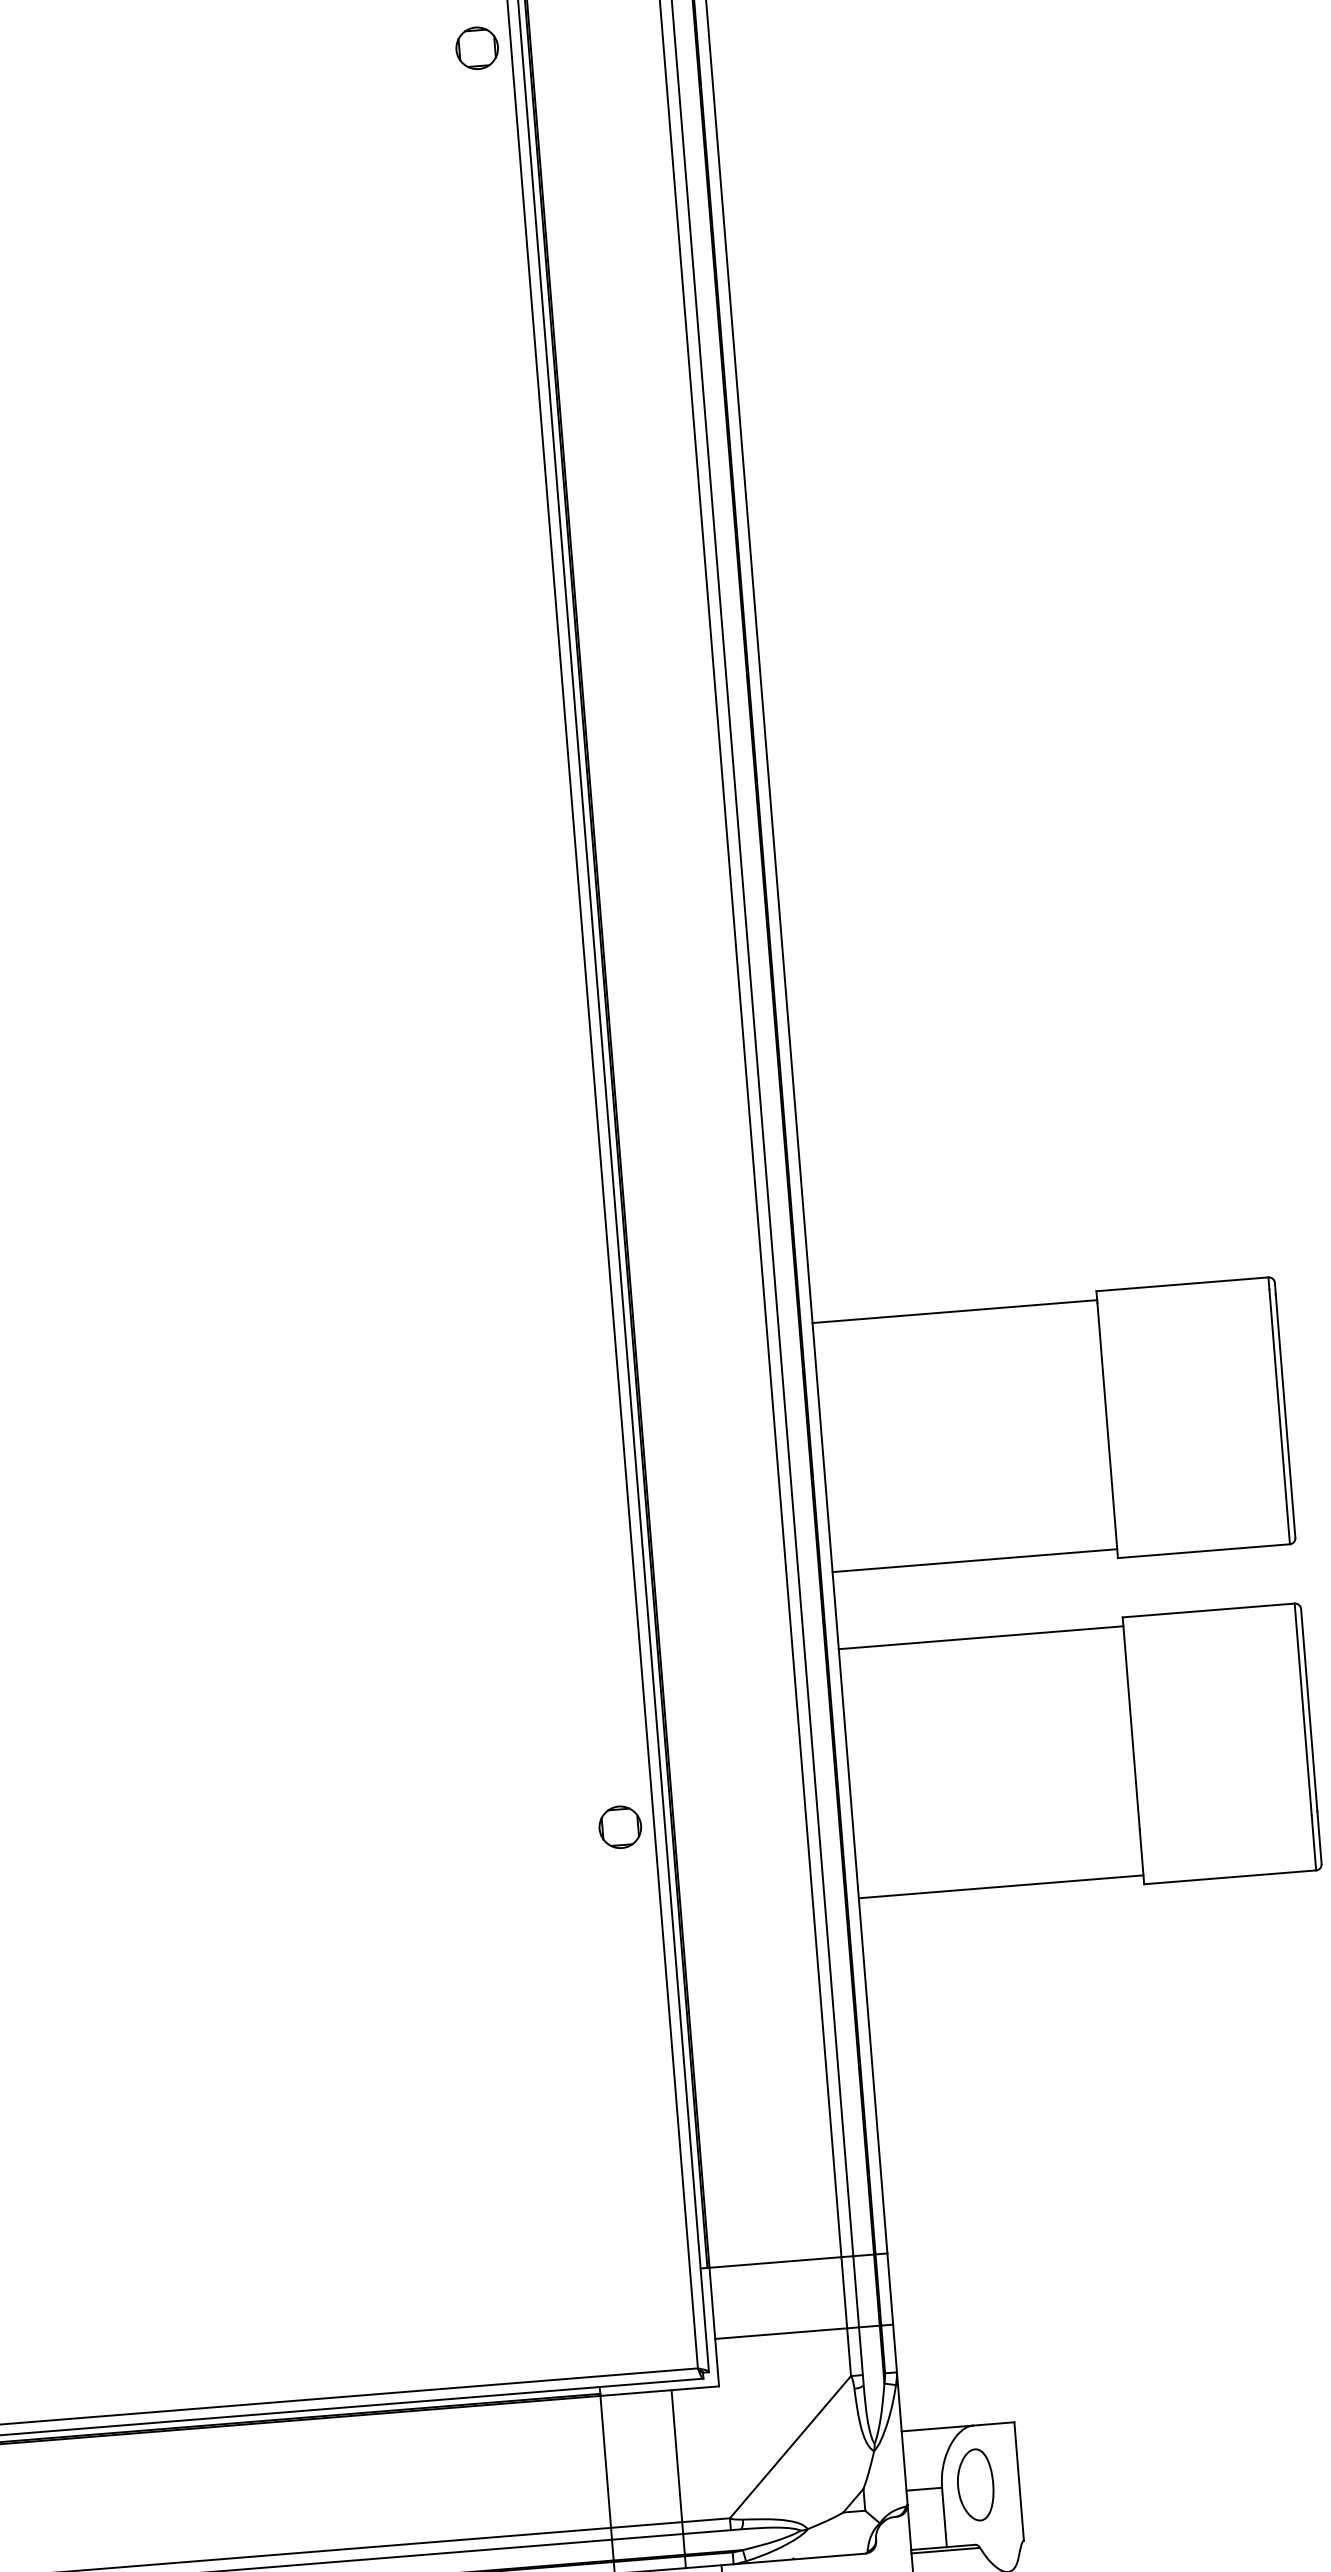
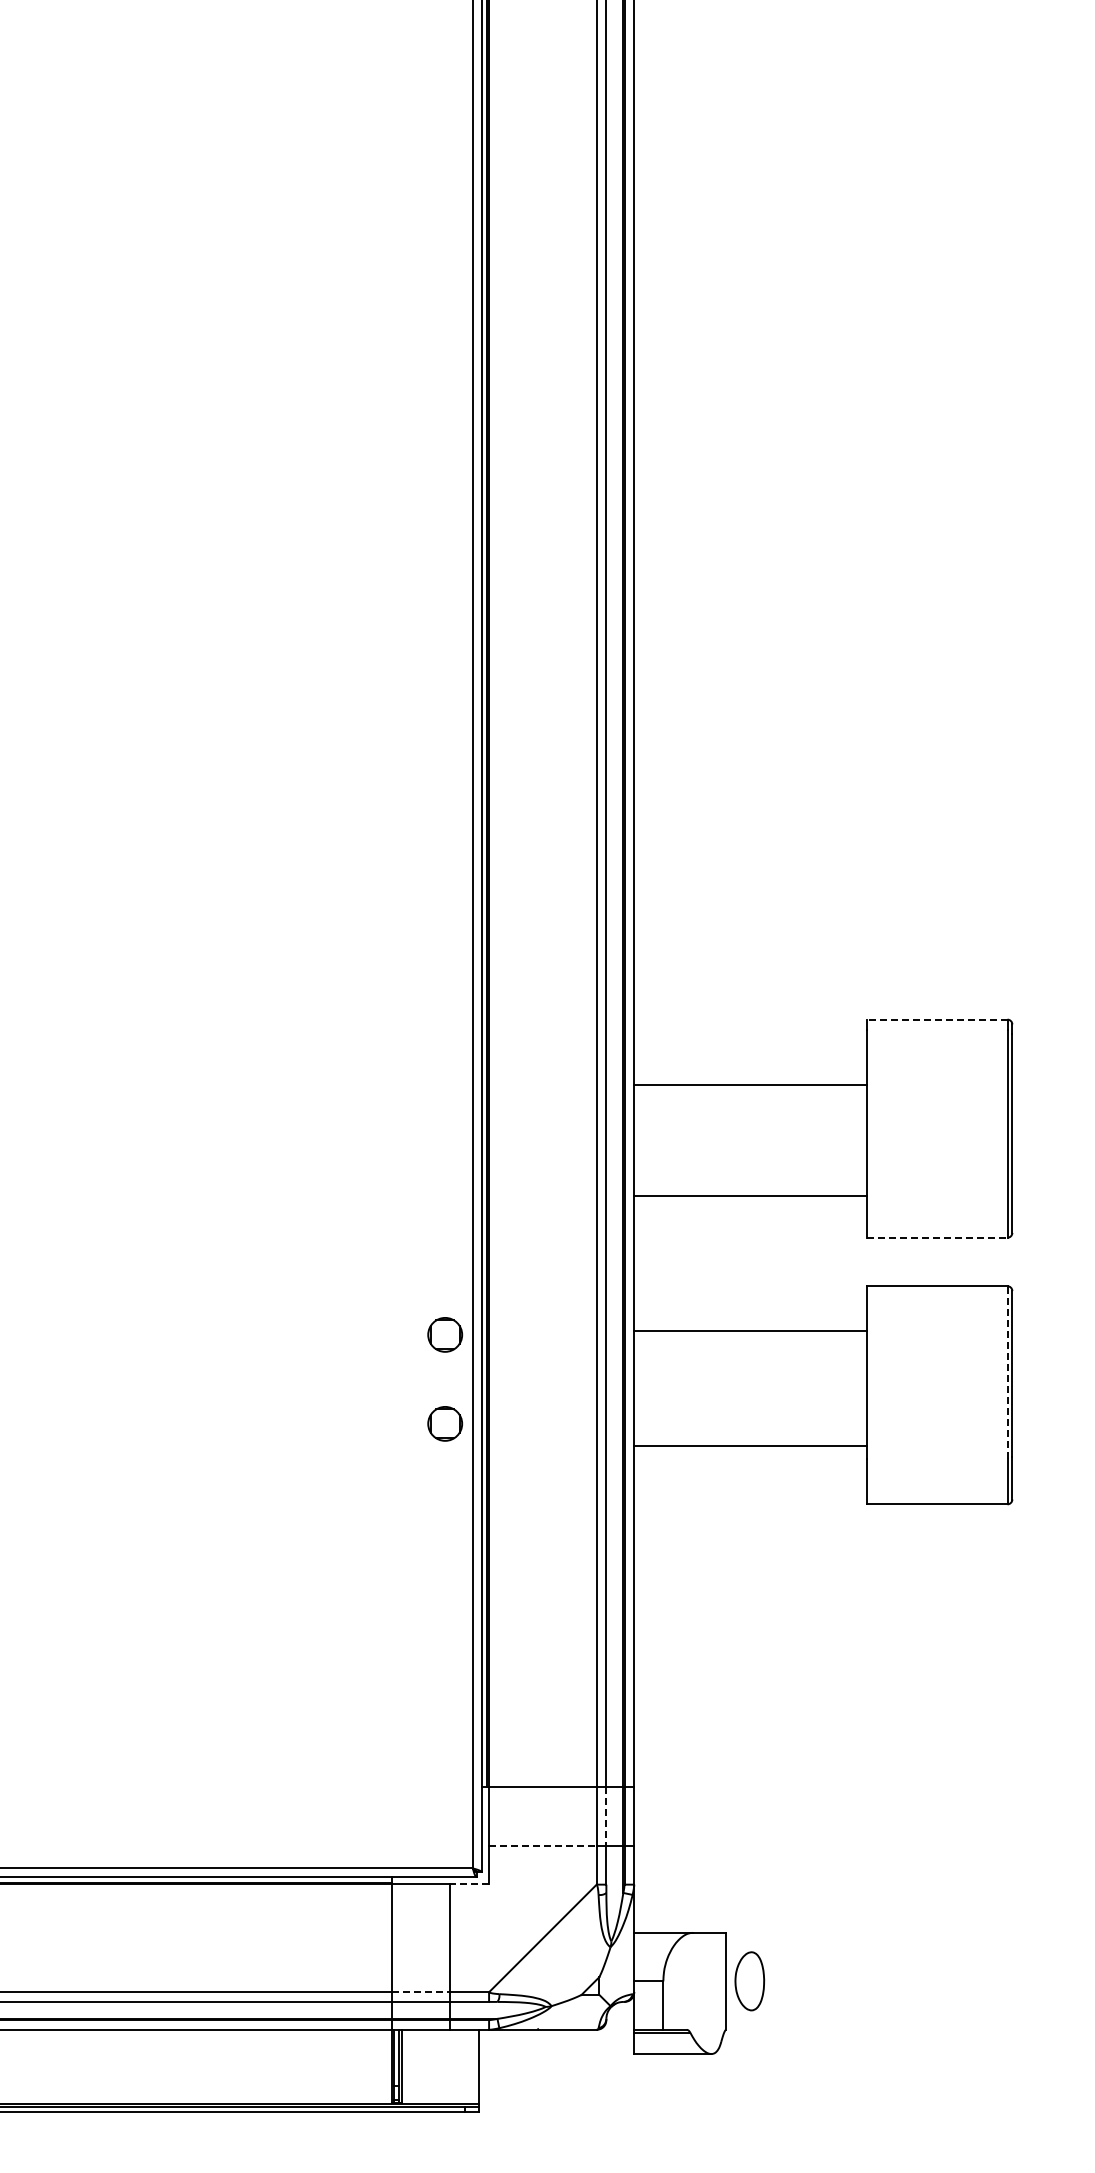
line: (1181, 1284) -> (936, 1019), solid -> dashed
line: (954, 1311) -> (750, 1084), moved
line: (1204, 1550) -> (937, 1237), solid -> dashed
line: (974, 1560) -> (750, 1196), moved
line: (980, 1637) -> (750, 1330), moved
line: (1303, 1709) -> (1007, 1372), solid -> dashed
part: (611, 1717) -> (445, 1334), added
line: (1001, 1887) -> (750, 1446), moved
line: (856, 2292) -> (606, 1817), solid -> dashed
line: (780, 2333) -> (542, 1845), solid -> dashed
line: (694, 2388) -> (468, 1884), solid -> dashed
part: (975, 2485) -> (749, 1981), moved
line: (647, 2525) -> (421, 1992), solid -> dashed

